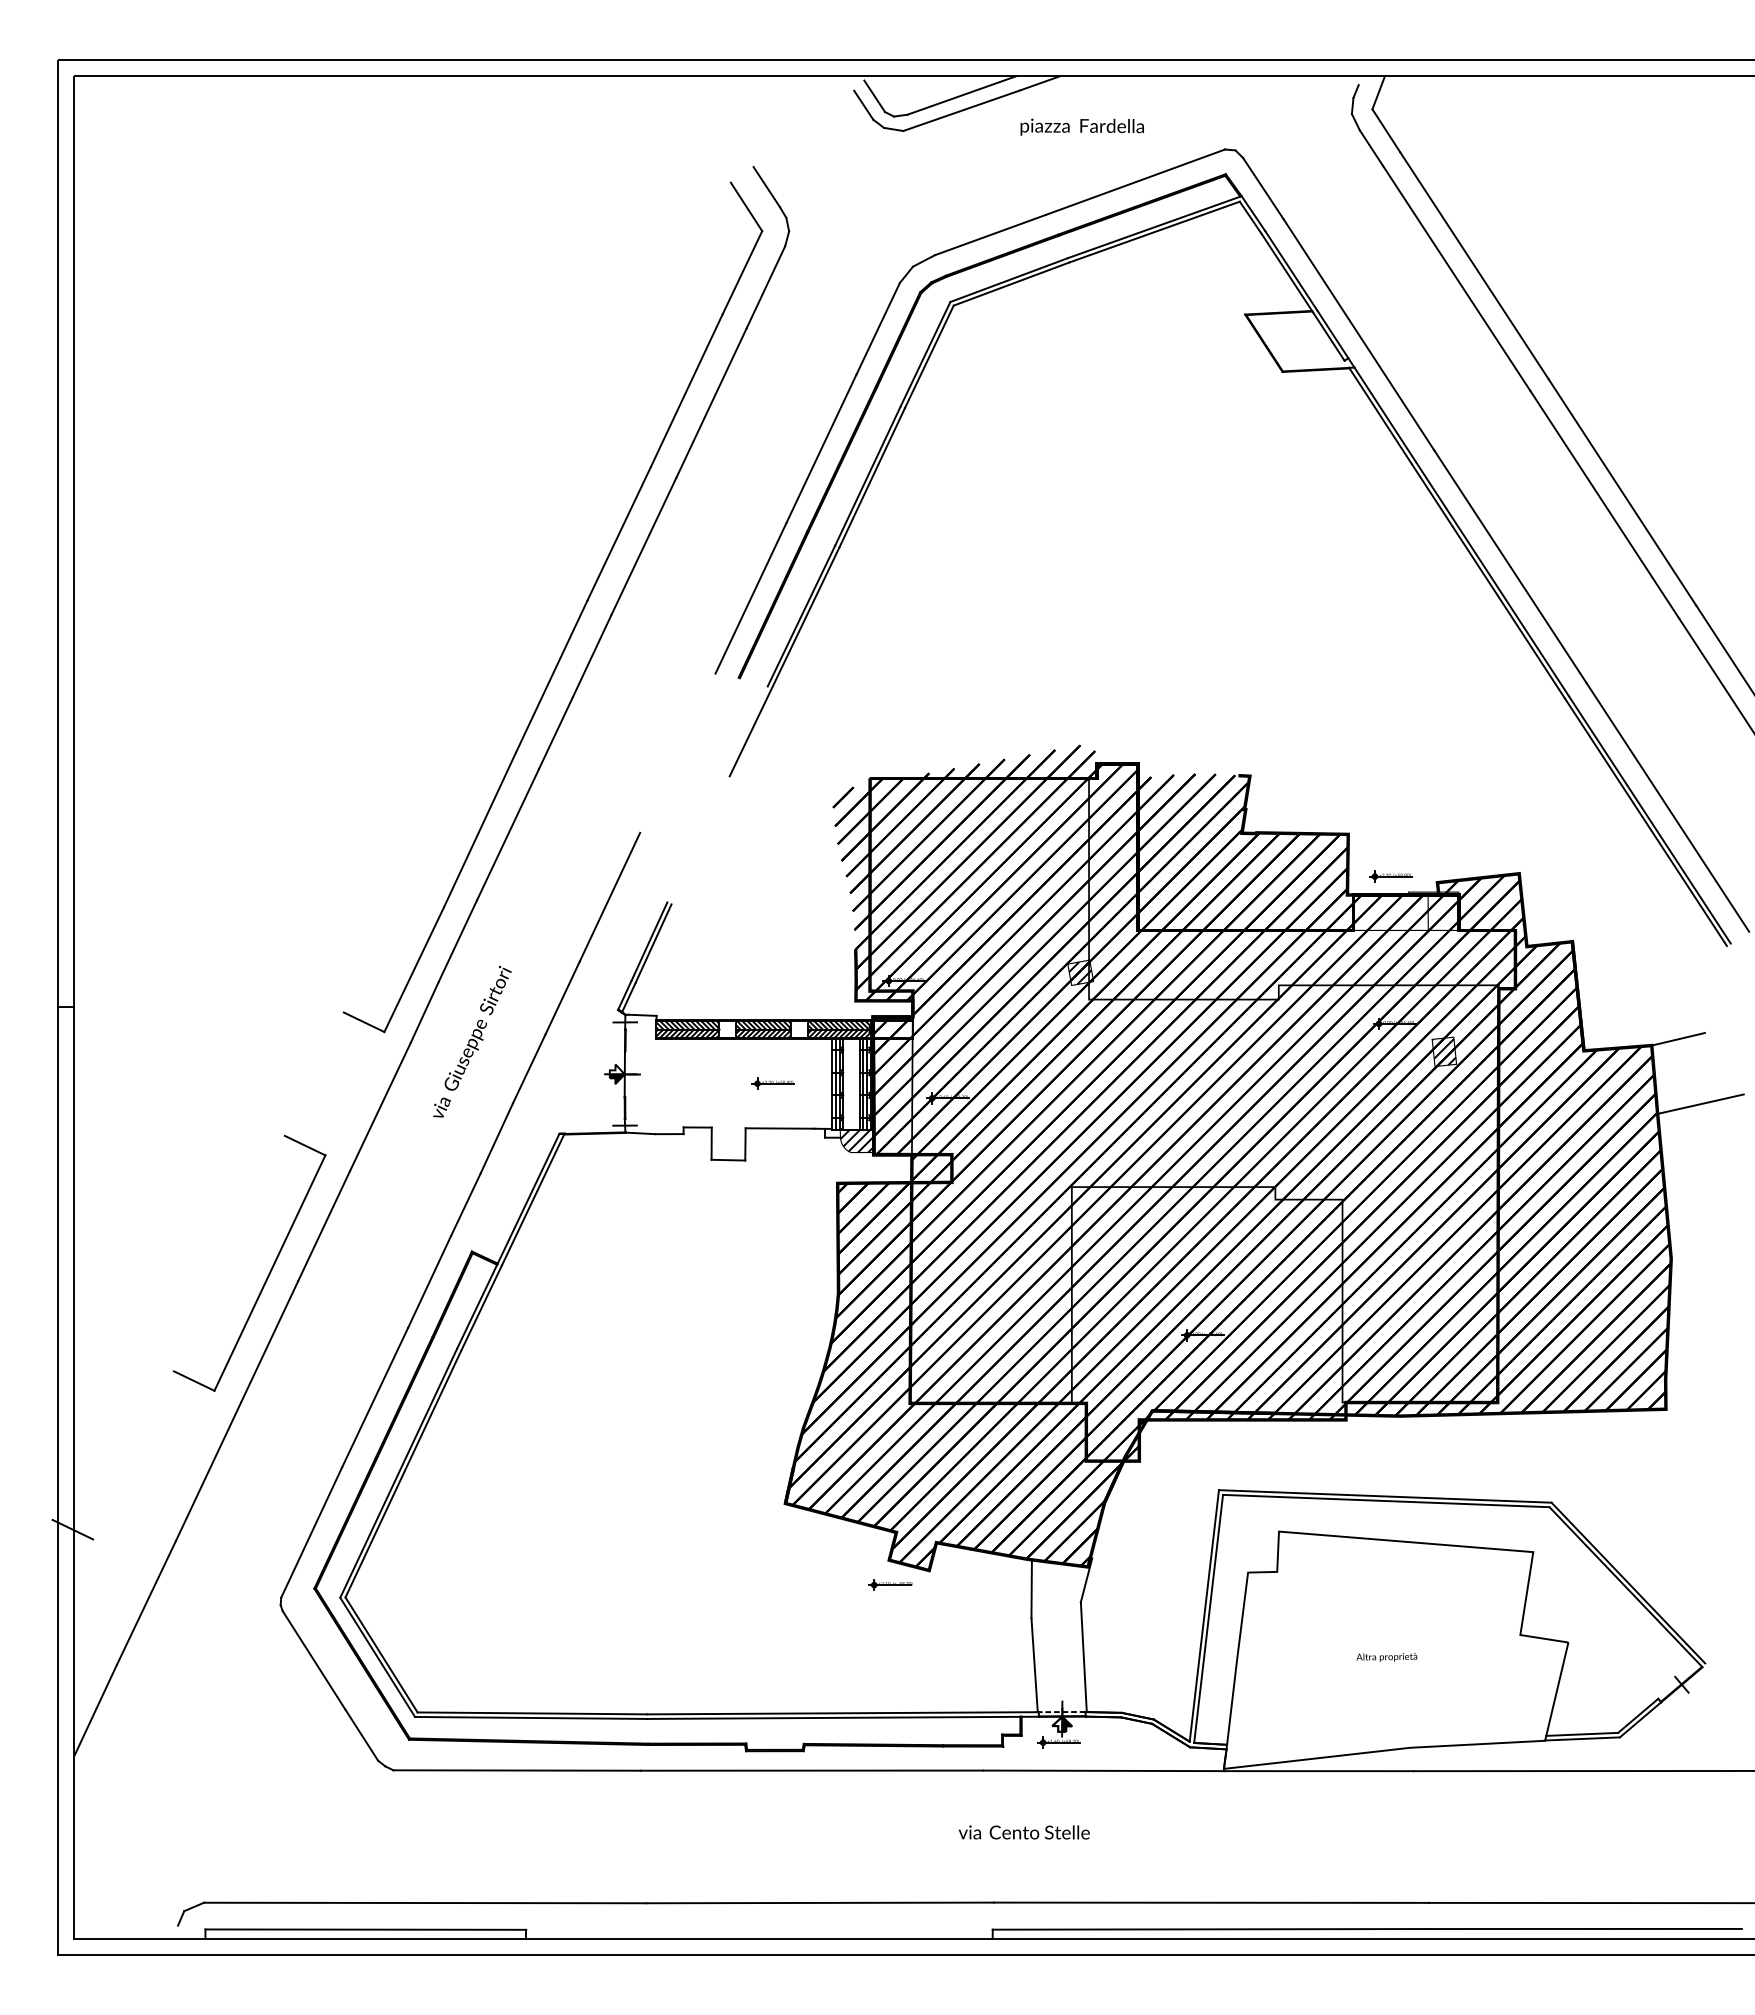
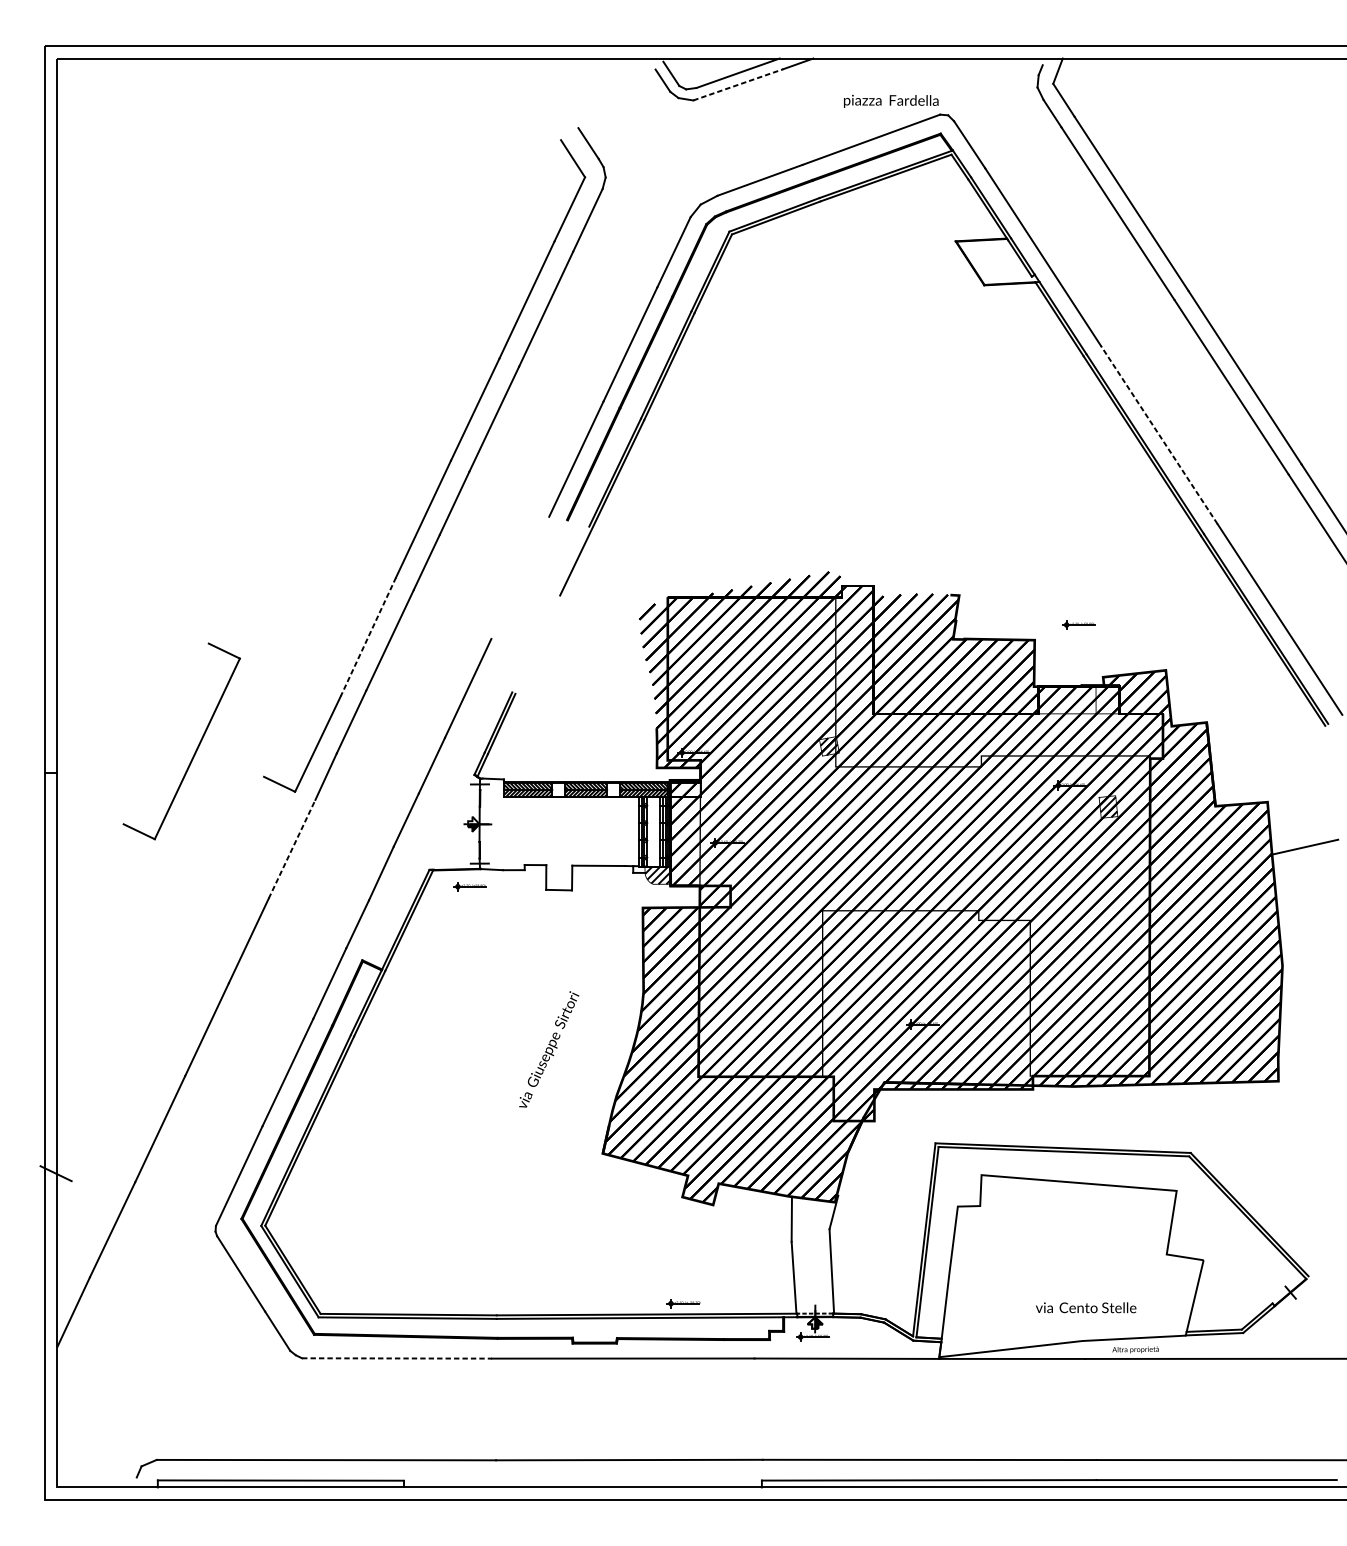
line: (961, 110) -> (737, 84), solid -> dashed
text: (1081, 126) -> (890, 100), moved
line: (1510, 566) -> (1159, 434), solid -> dashed
line: (479, 830) -> (368, 637), solid -> dashed
part: (1390, 876) -> (1078, 624), moved
line: (1677, 1039) -> (1287, 797), removed
text: (472, 1041) -> (549, 1049), moved
part: (772, 1083) -> (469, 886), moved
line: (380, 1106) -> (292, 848), solid -> dashed
part: (269, 1271) -> (197, 747), moved
part: (890, 1584) -> (683, 1303), moved
text: (1386, 1657) -> (1135, 1350), moved
line: (517, 1770) -> (397, 1358), solid -> dashed
text: (1023, 1832) -> (1085, 1307), moved

